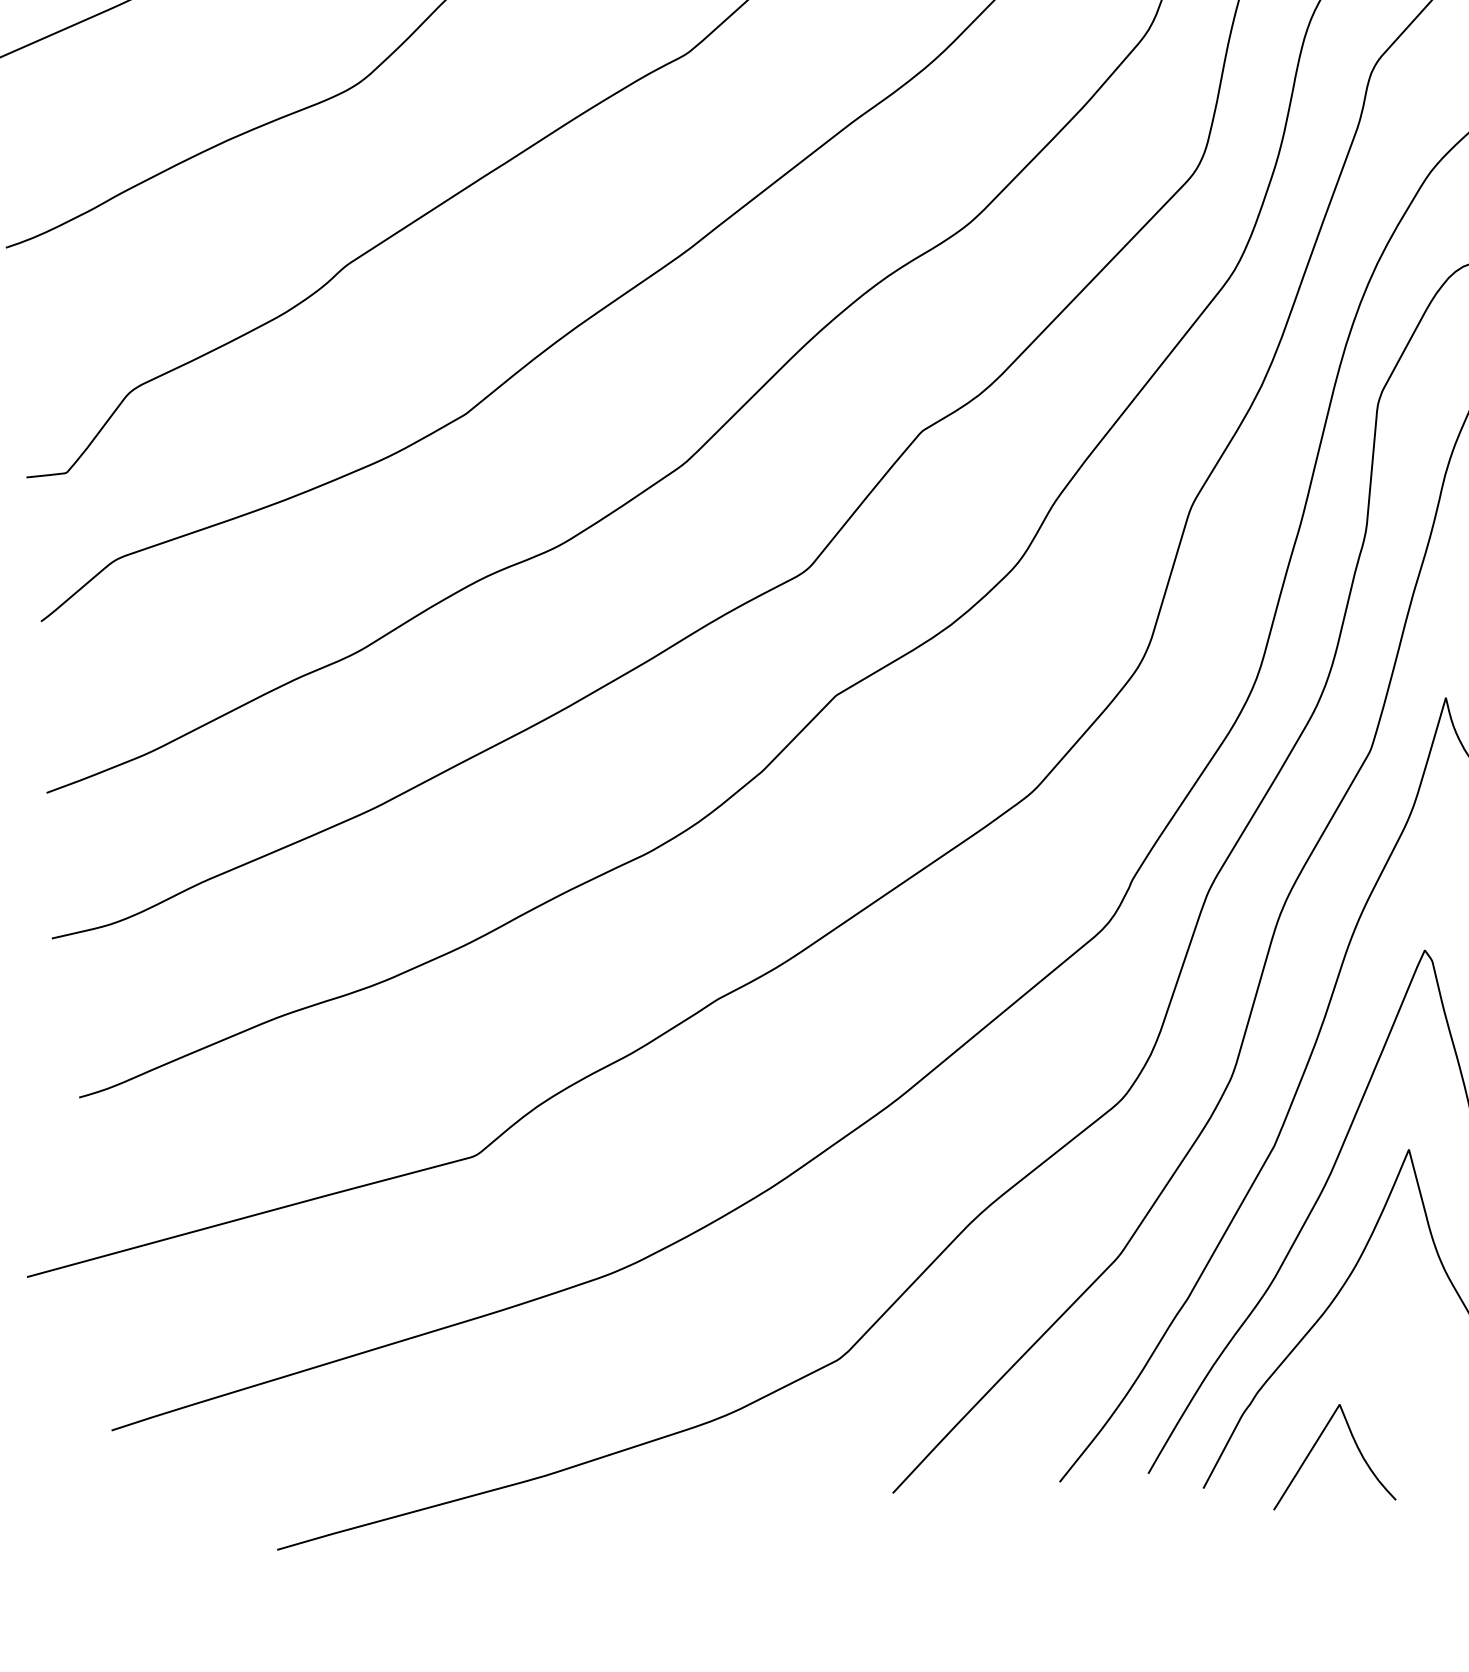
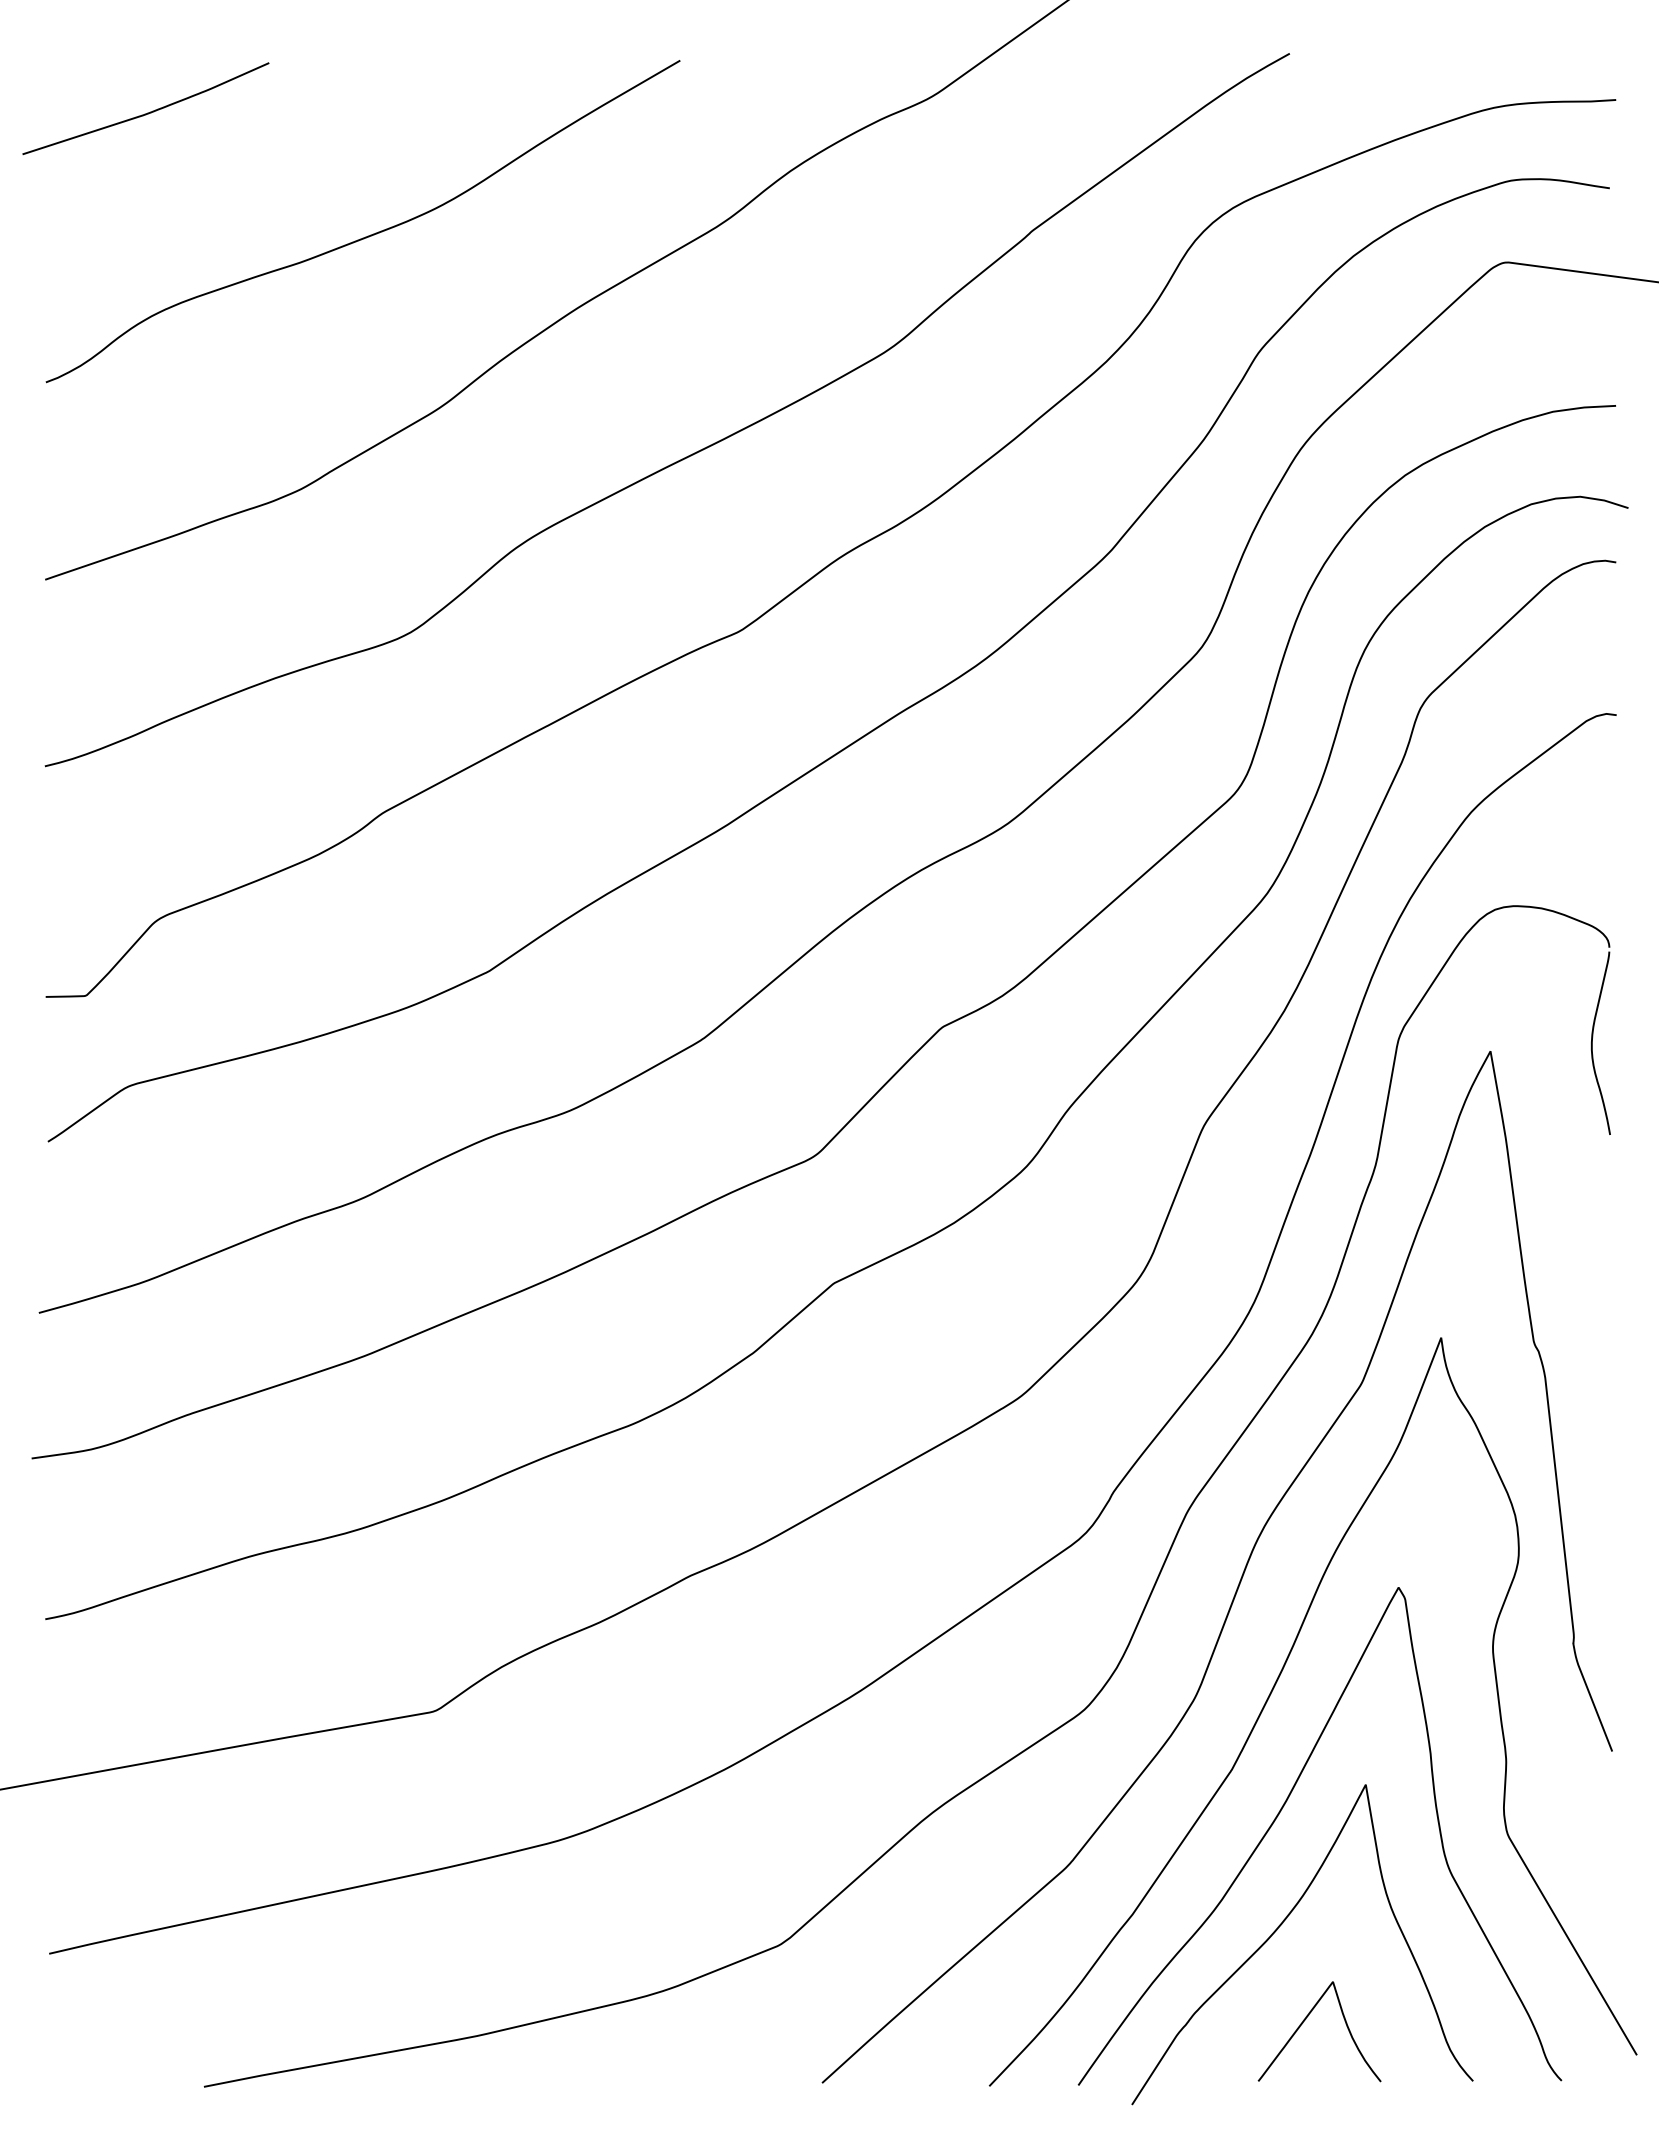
curve: (1316, 1444) -> (1306, 2019), moved

